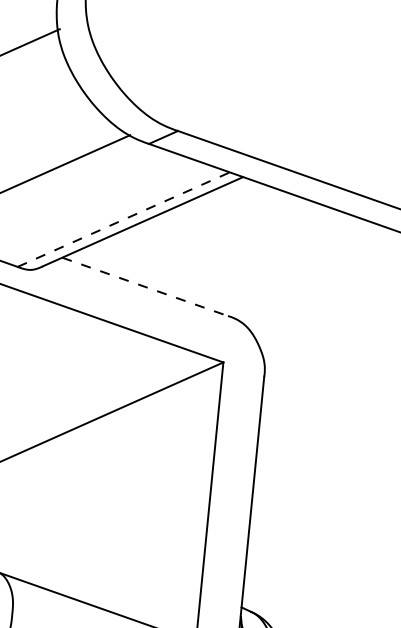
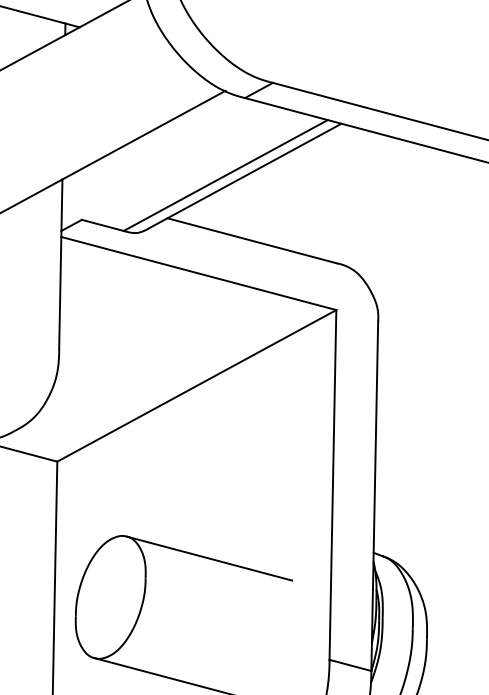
line: (124, 219) -> (226, 175), dashed -> solid
line: (145, 286) -> (252, 240), dashed -> solid

